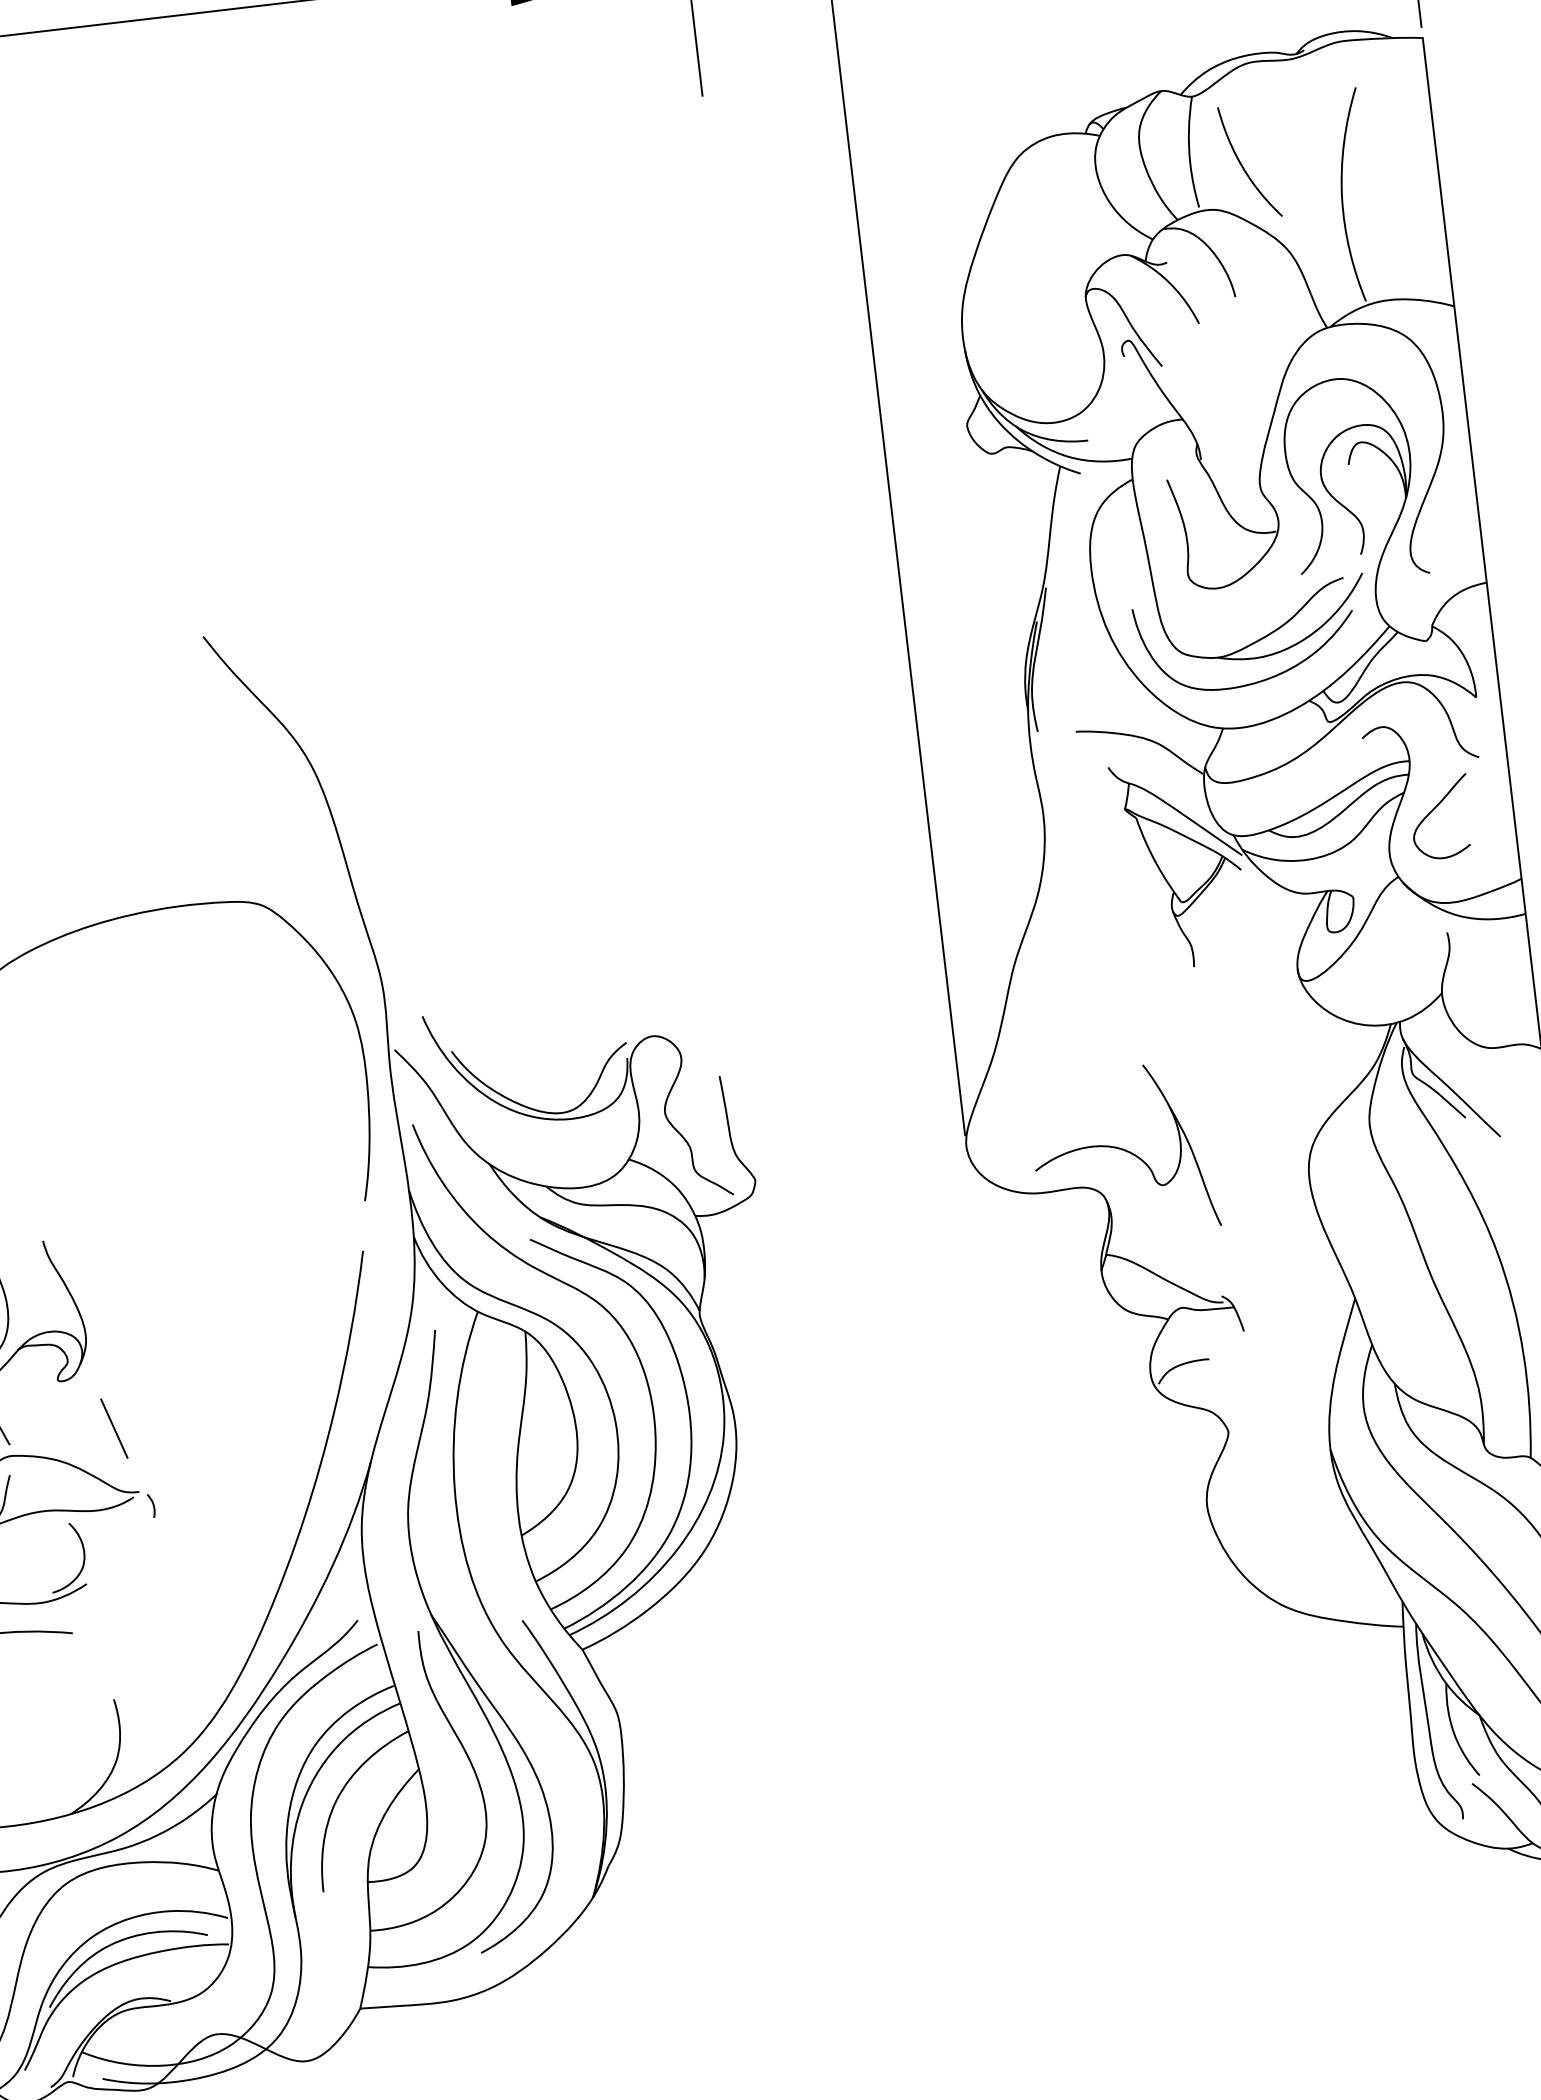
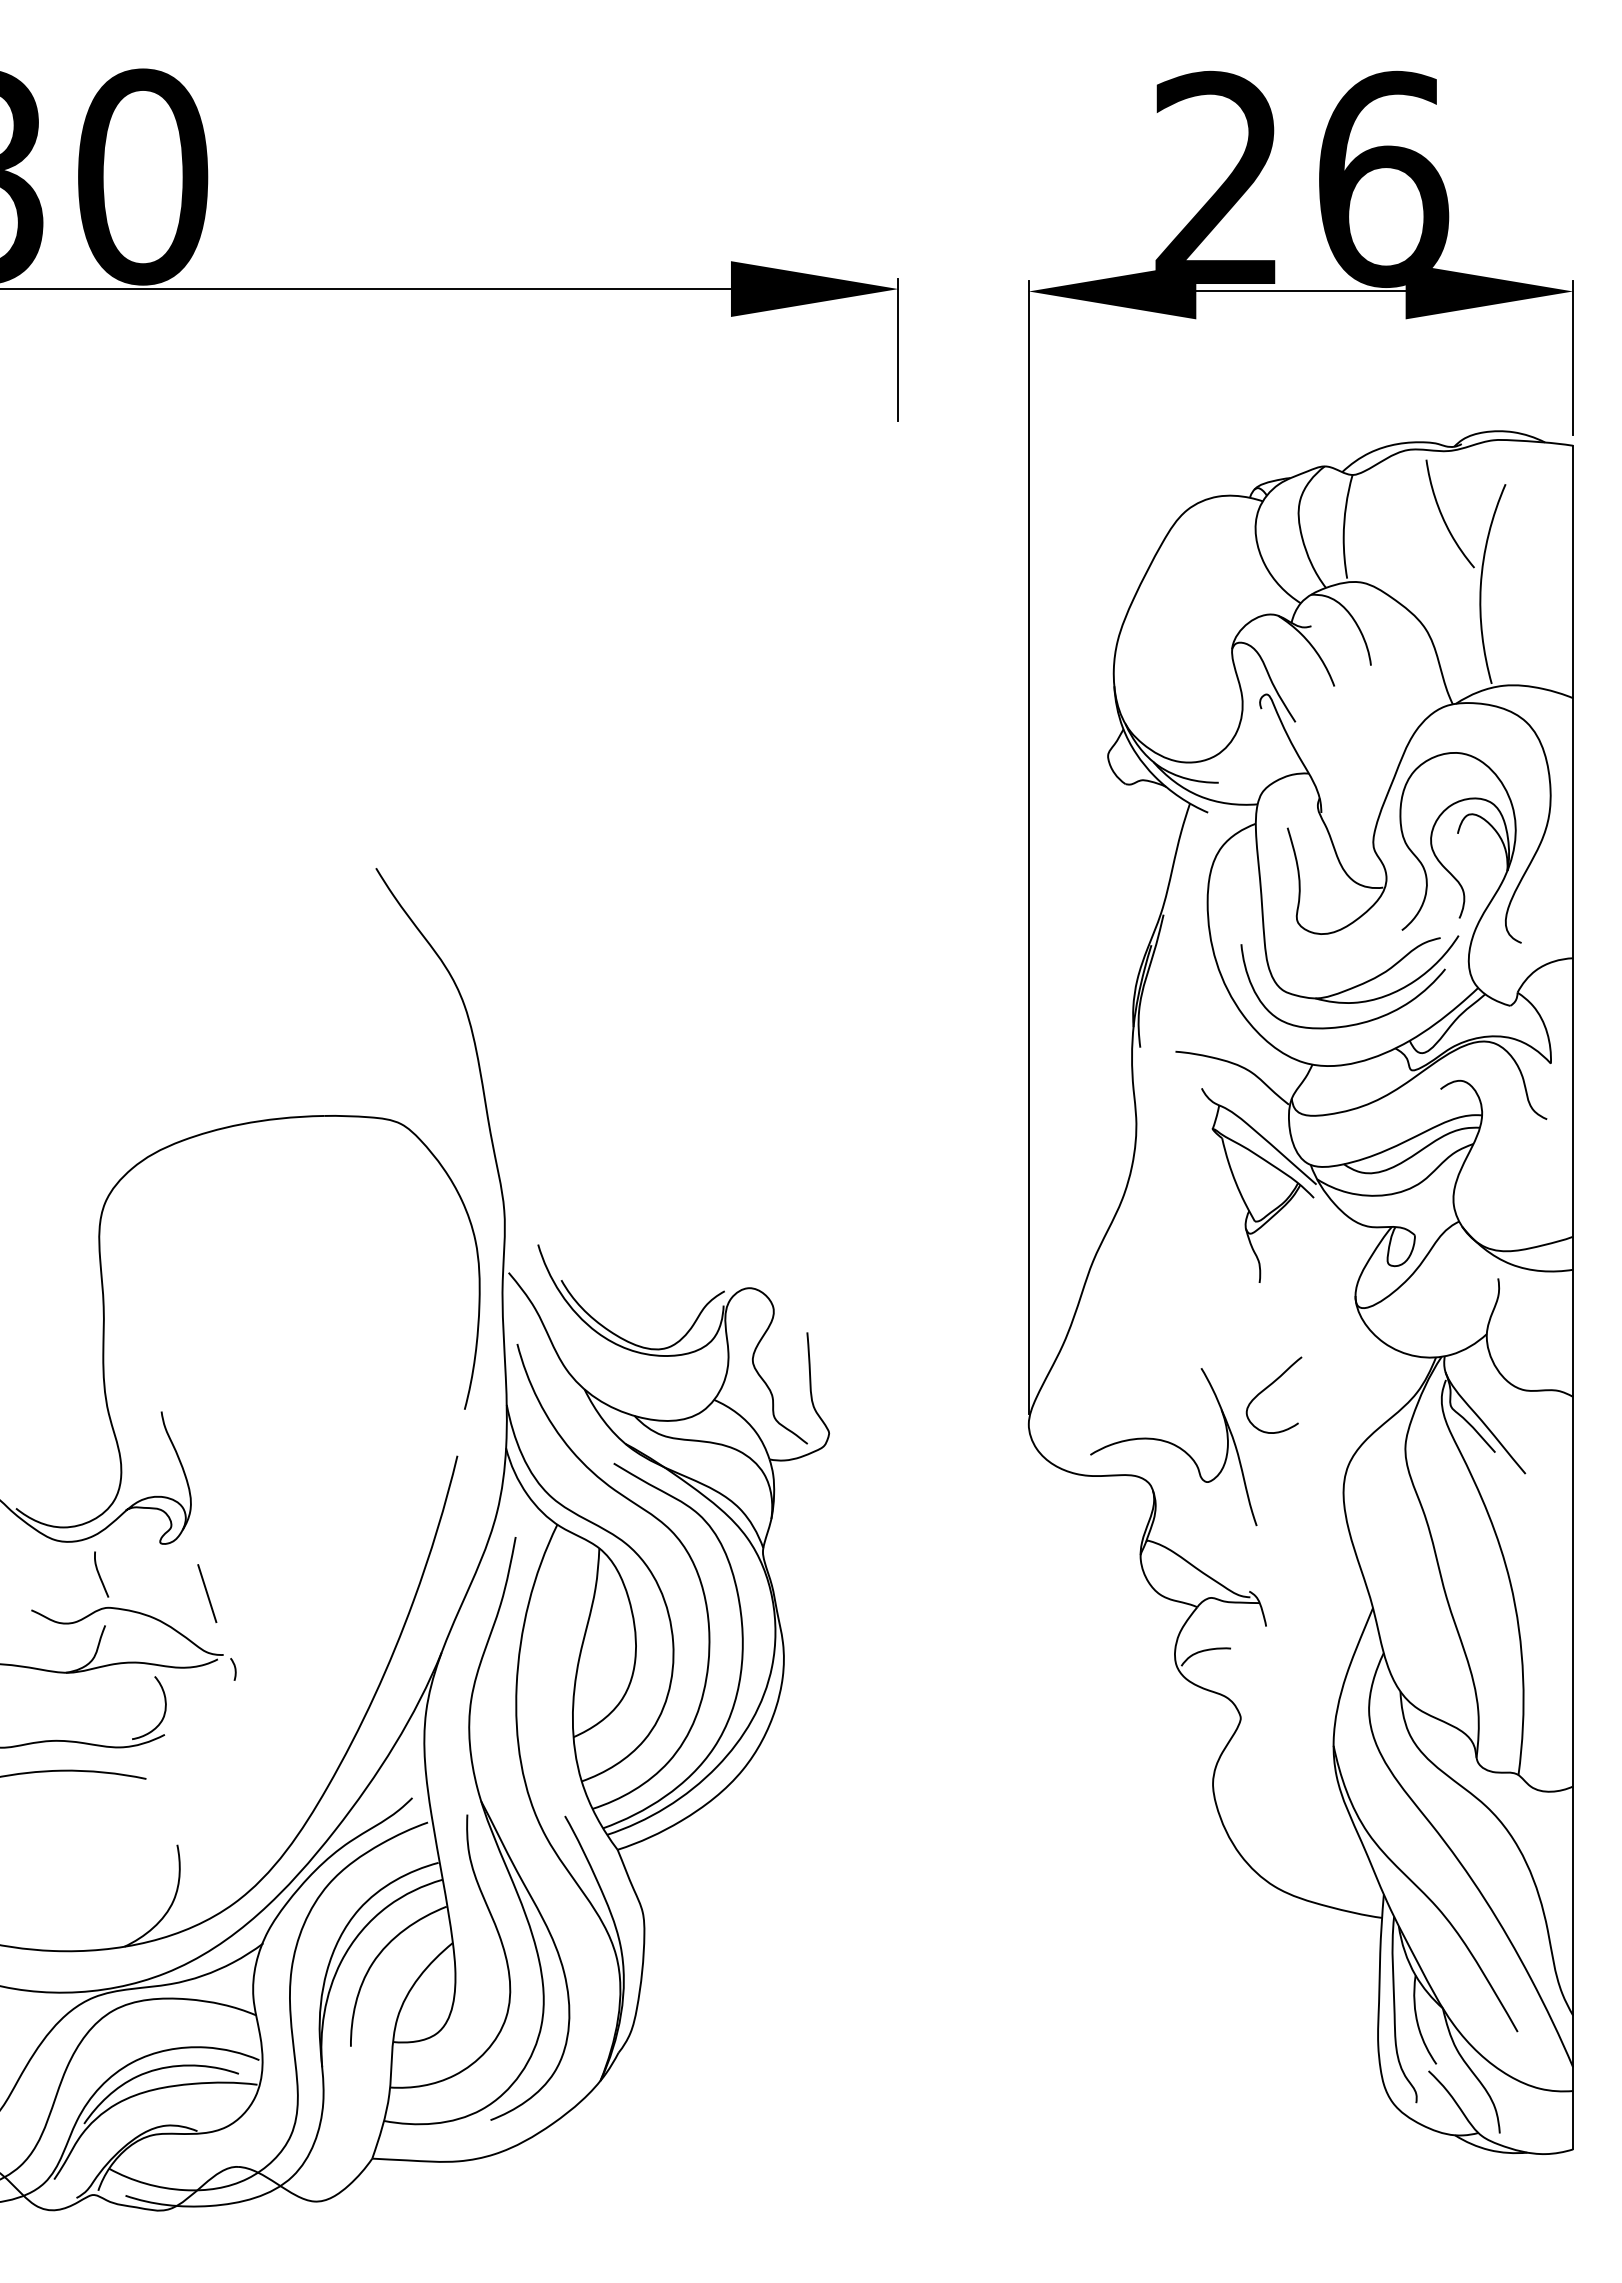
curve: (1243, 165) -> (1443, 516), moved
curve: (1433, 811) -> (1267, 1388), moved

